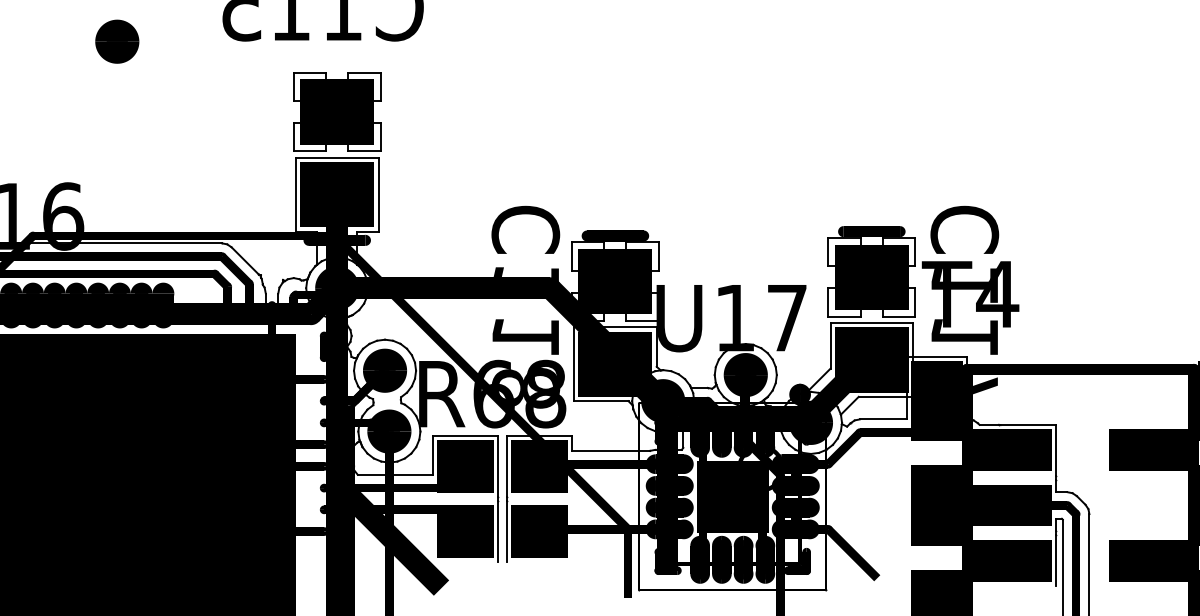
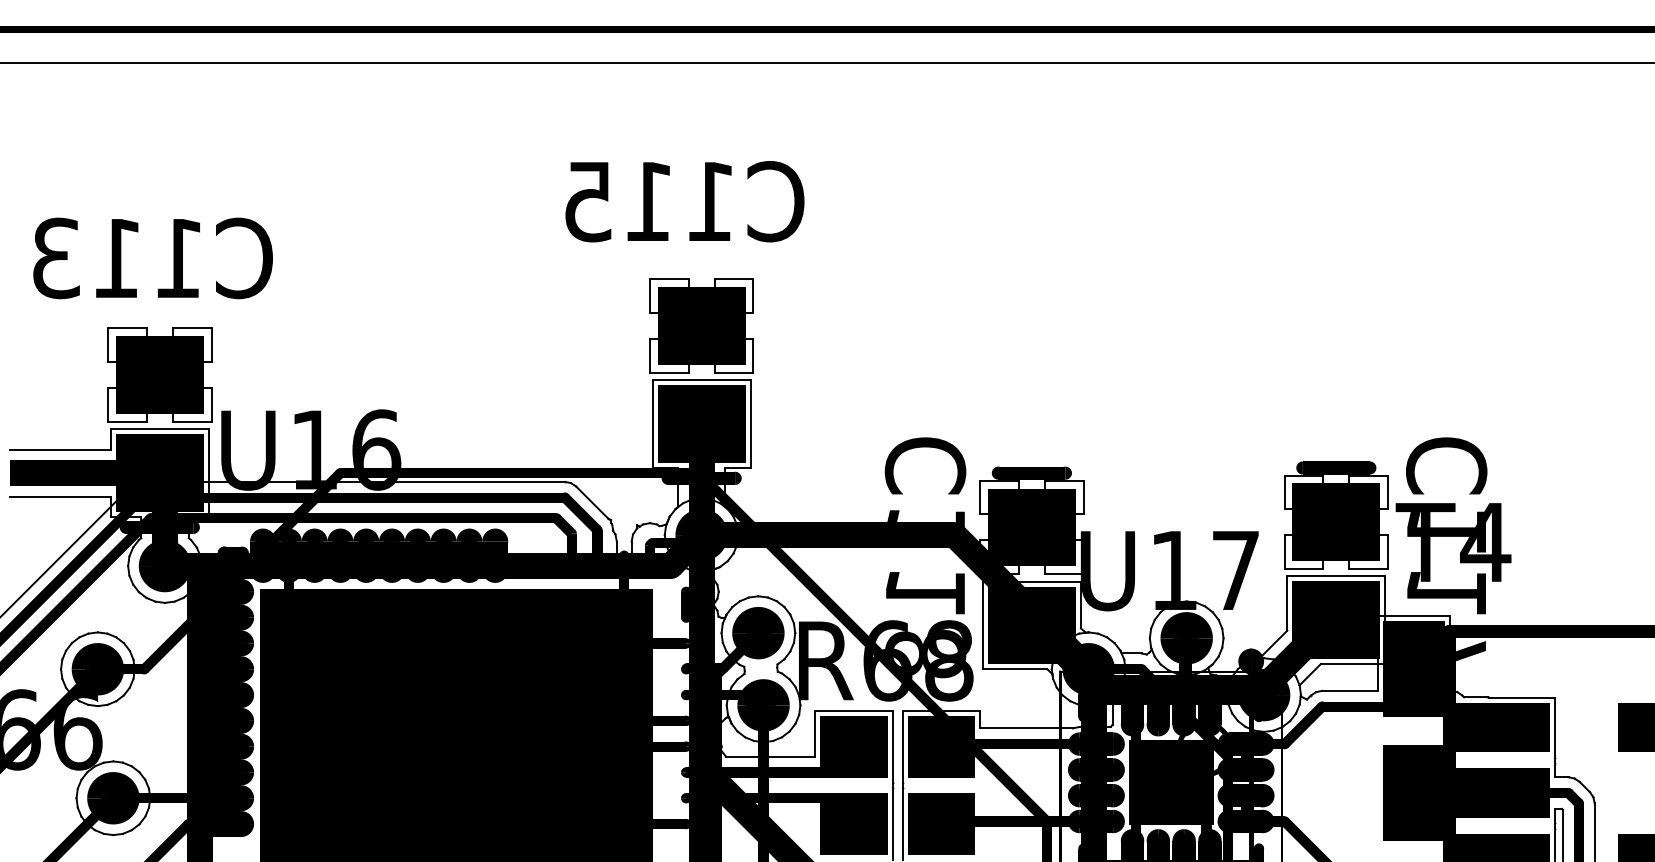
part: (117, 41) -> (440, 242), removed

